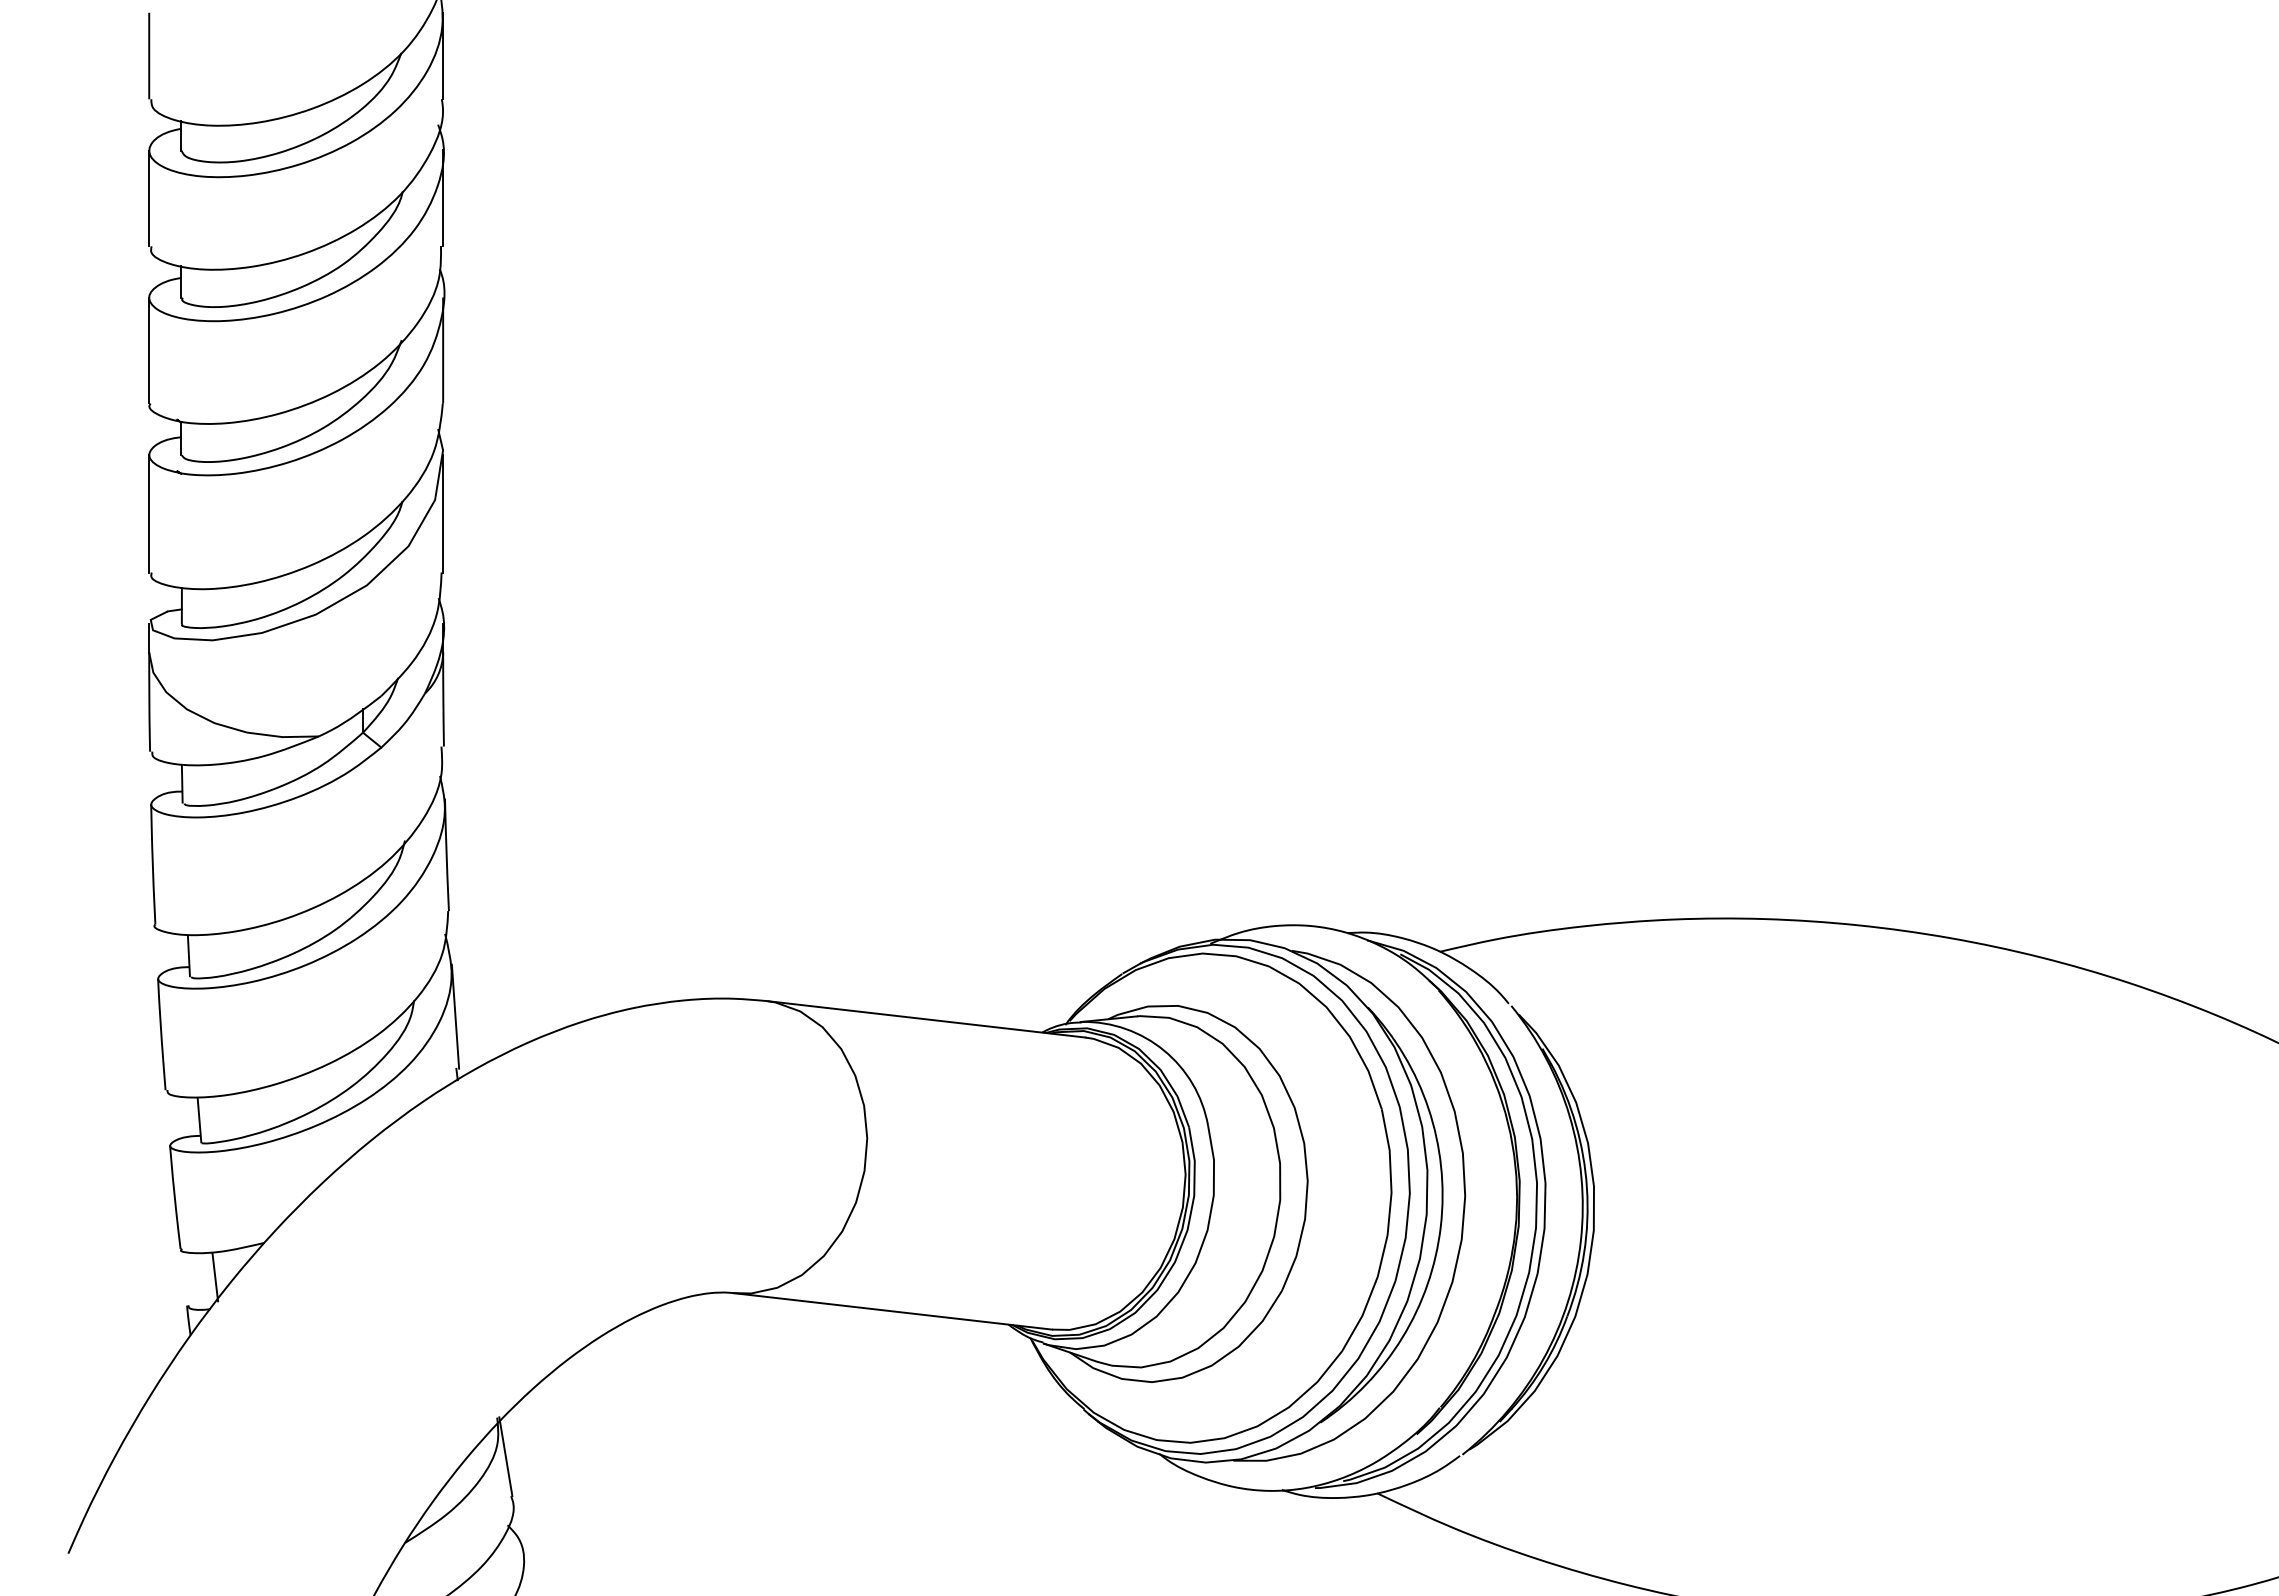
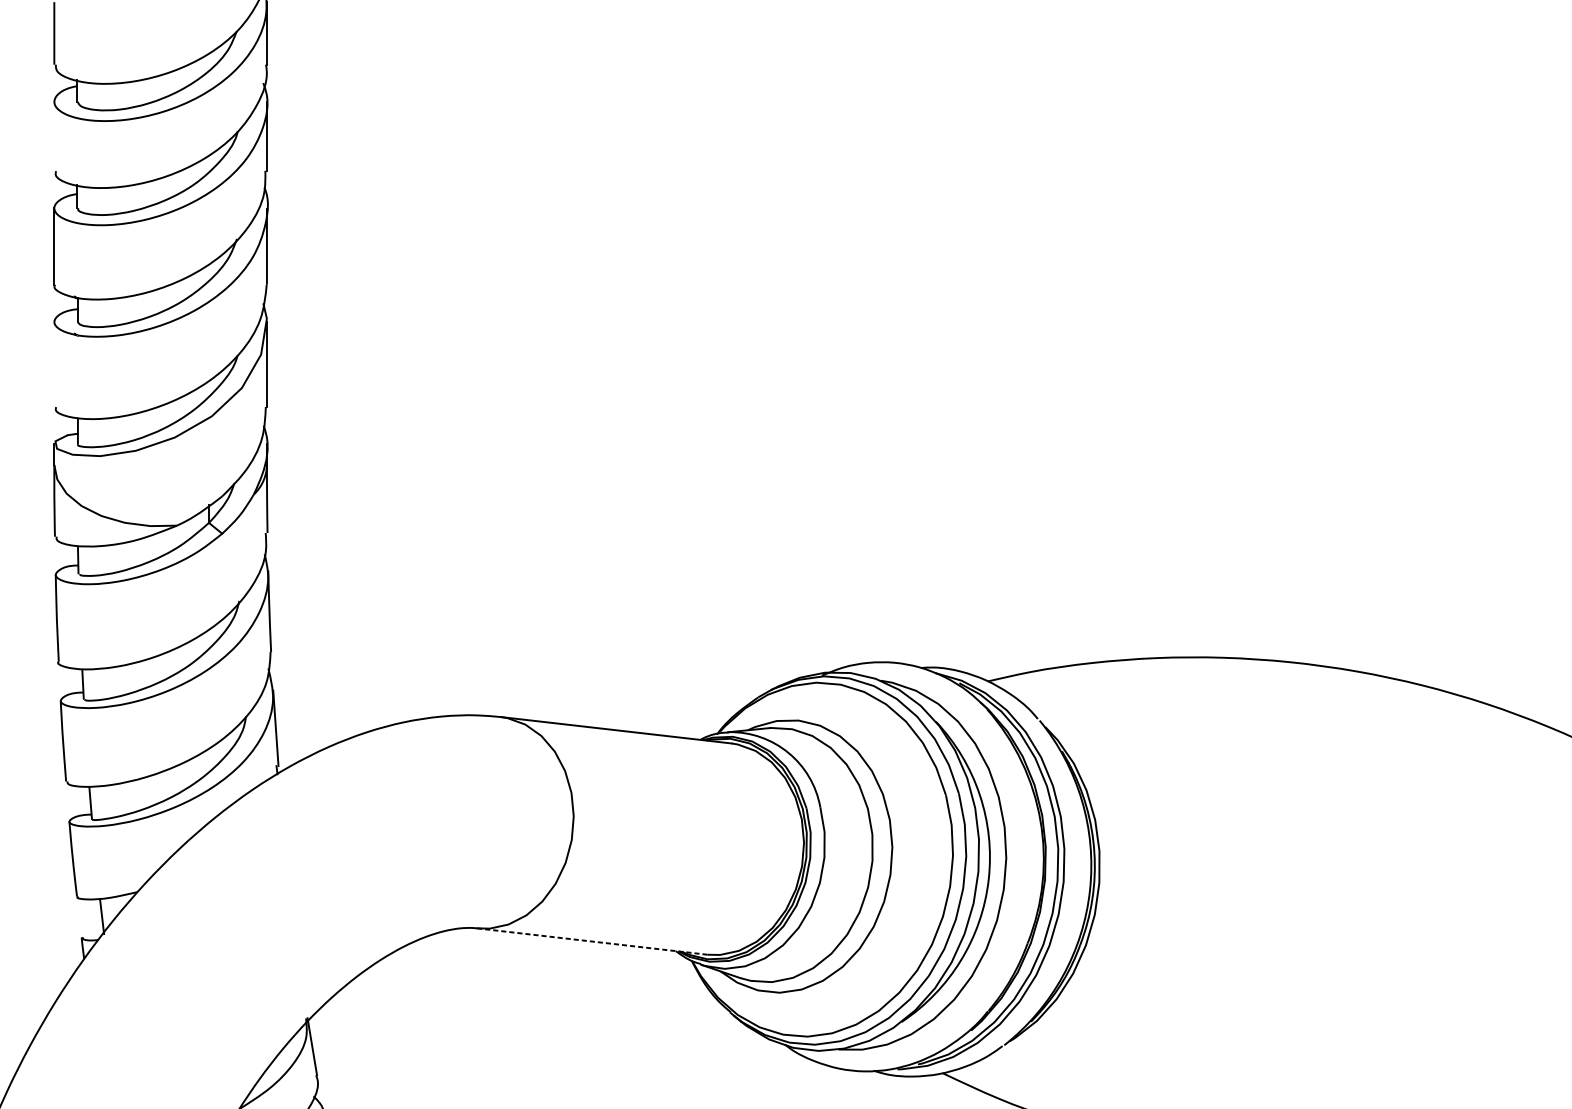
line: (149, 198) -> (54, 136), removed
line: (149, 513) -> (54, 364), removed
line: (893, 1311) -> (592, 941), solid -> dashed

